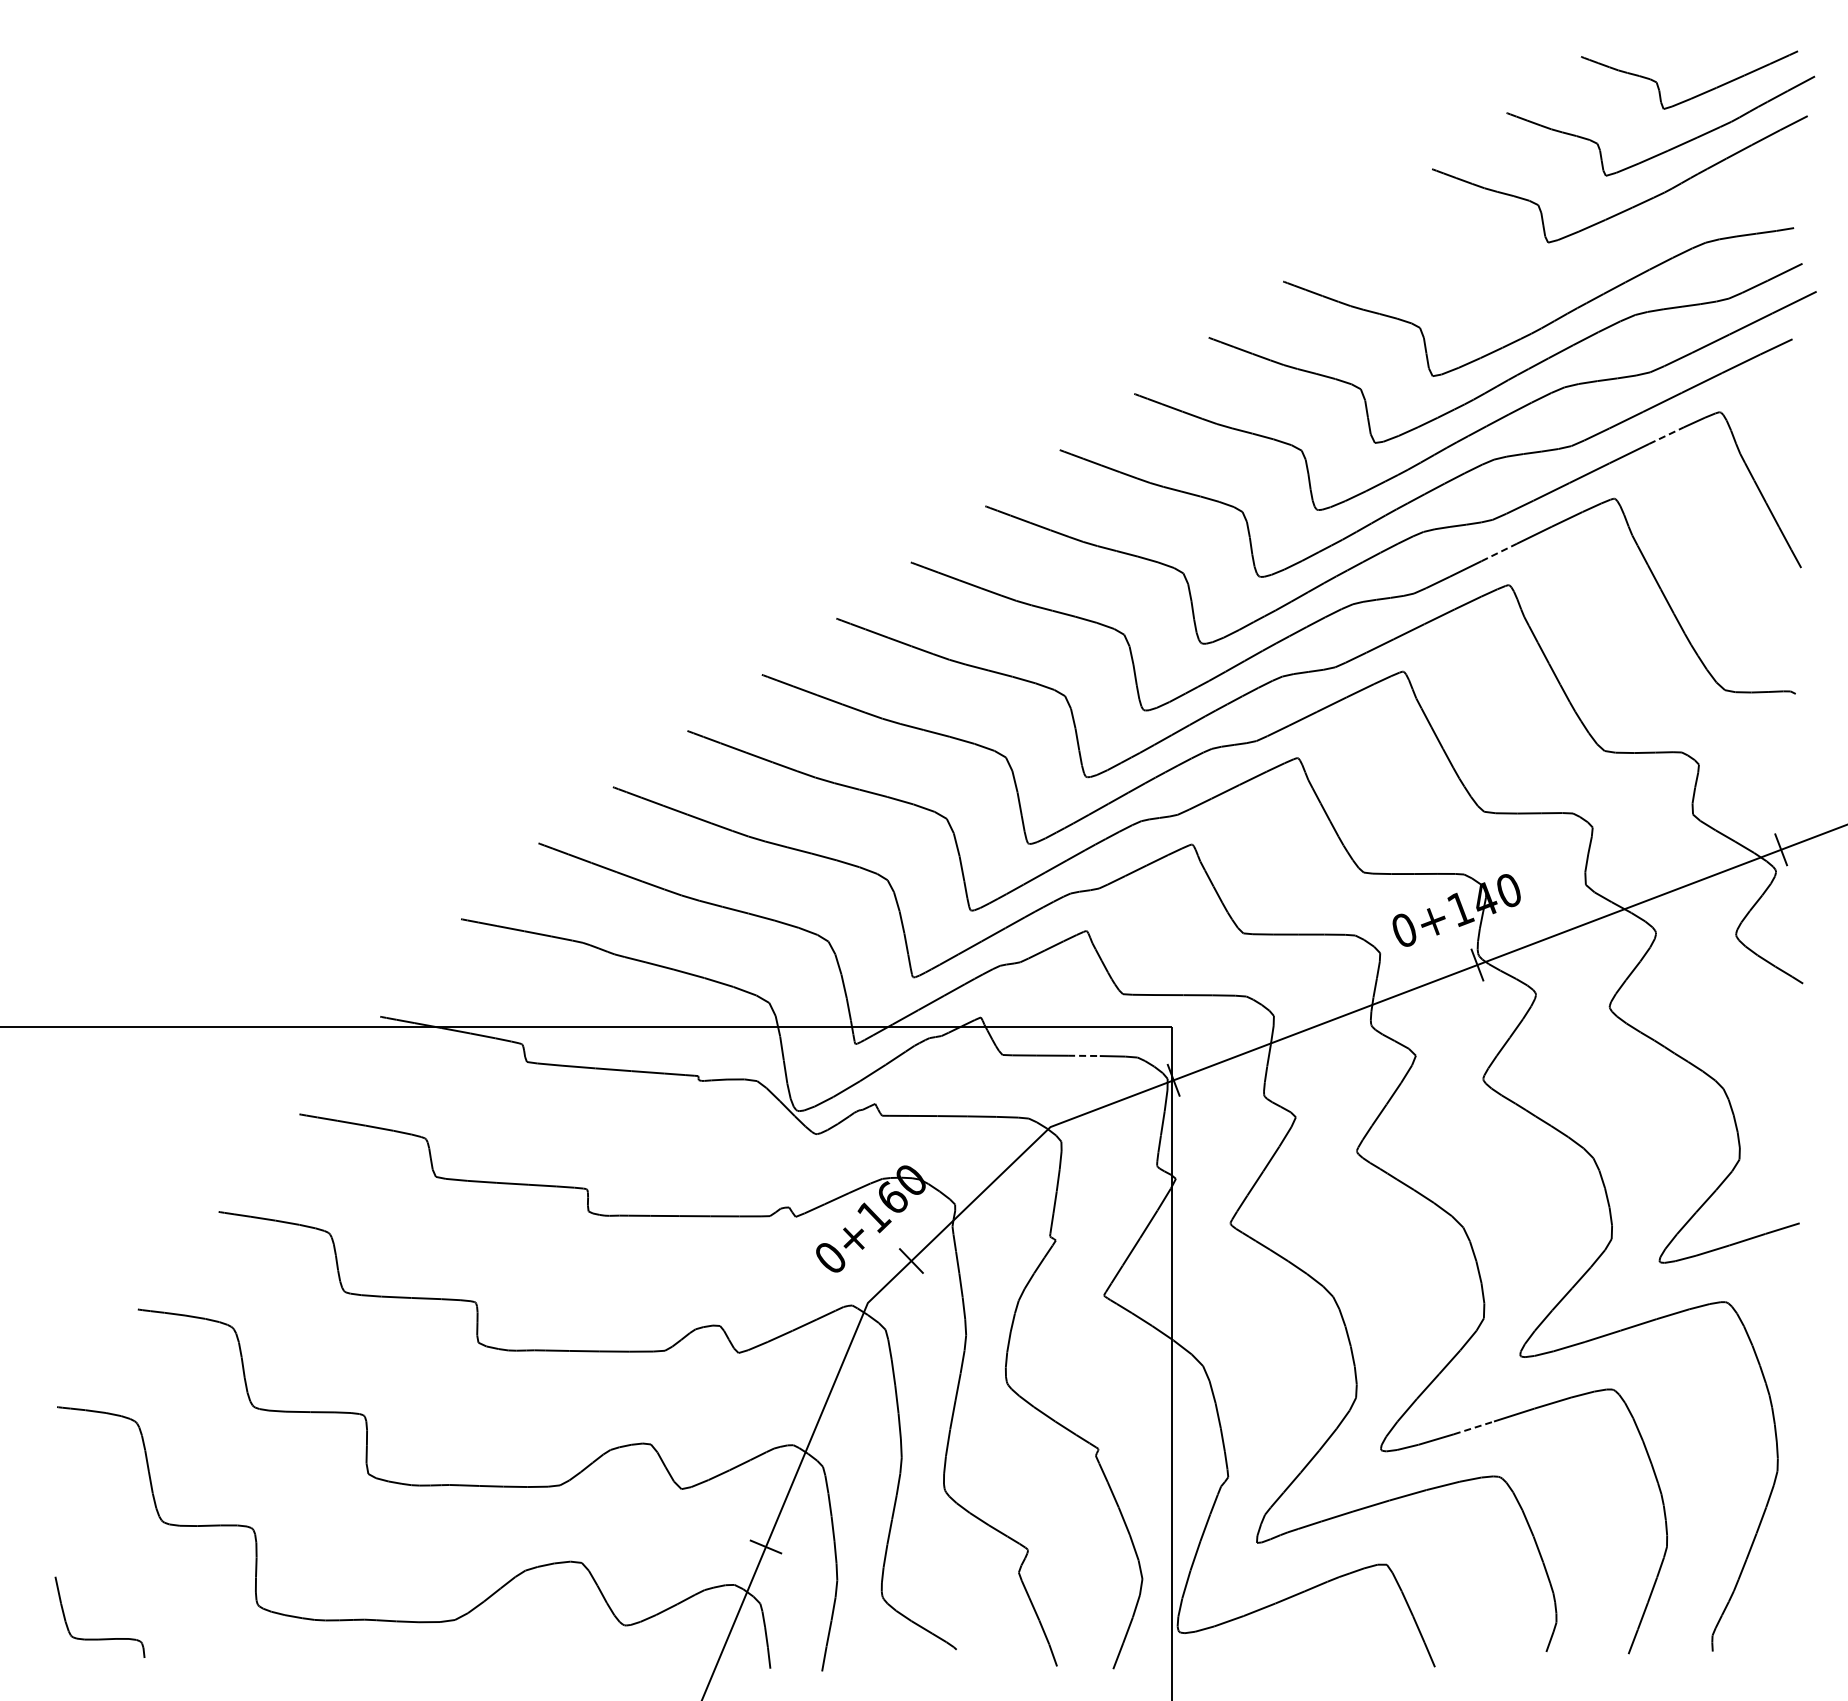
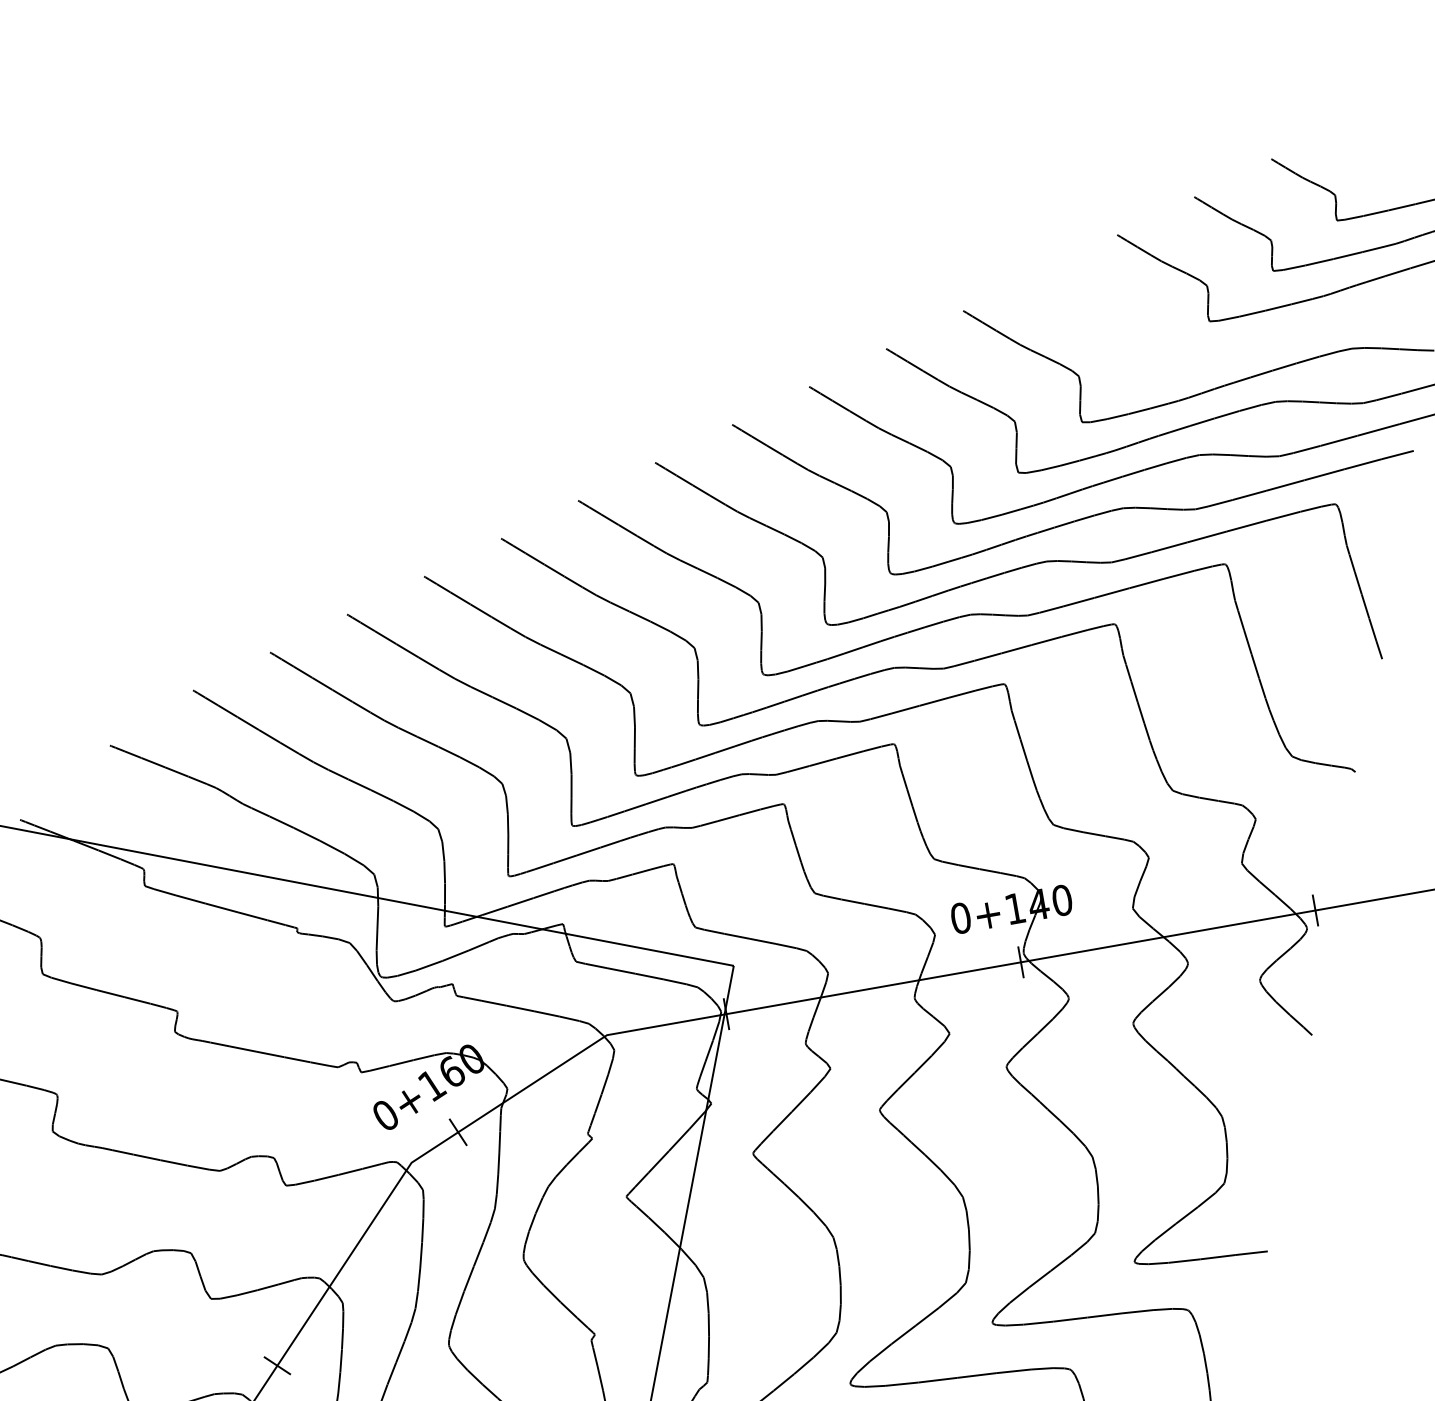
line: (1666, 435) -> (1283, 516), dashed -> solid
line: (1499, 552) -> (1112, 593), dashed -> solid
line: (1083, 1055) -> (649, 976), dashed -> solid
line: (1474, 1427) -> (938, 1379), dashed -> solid

